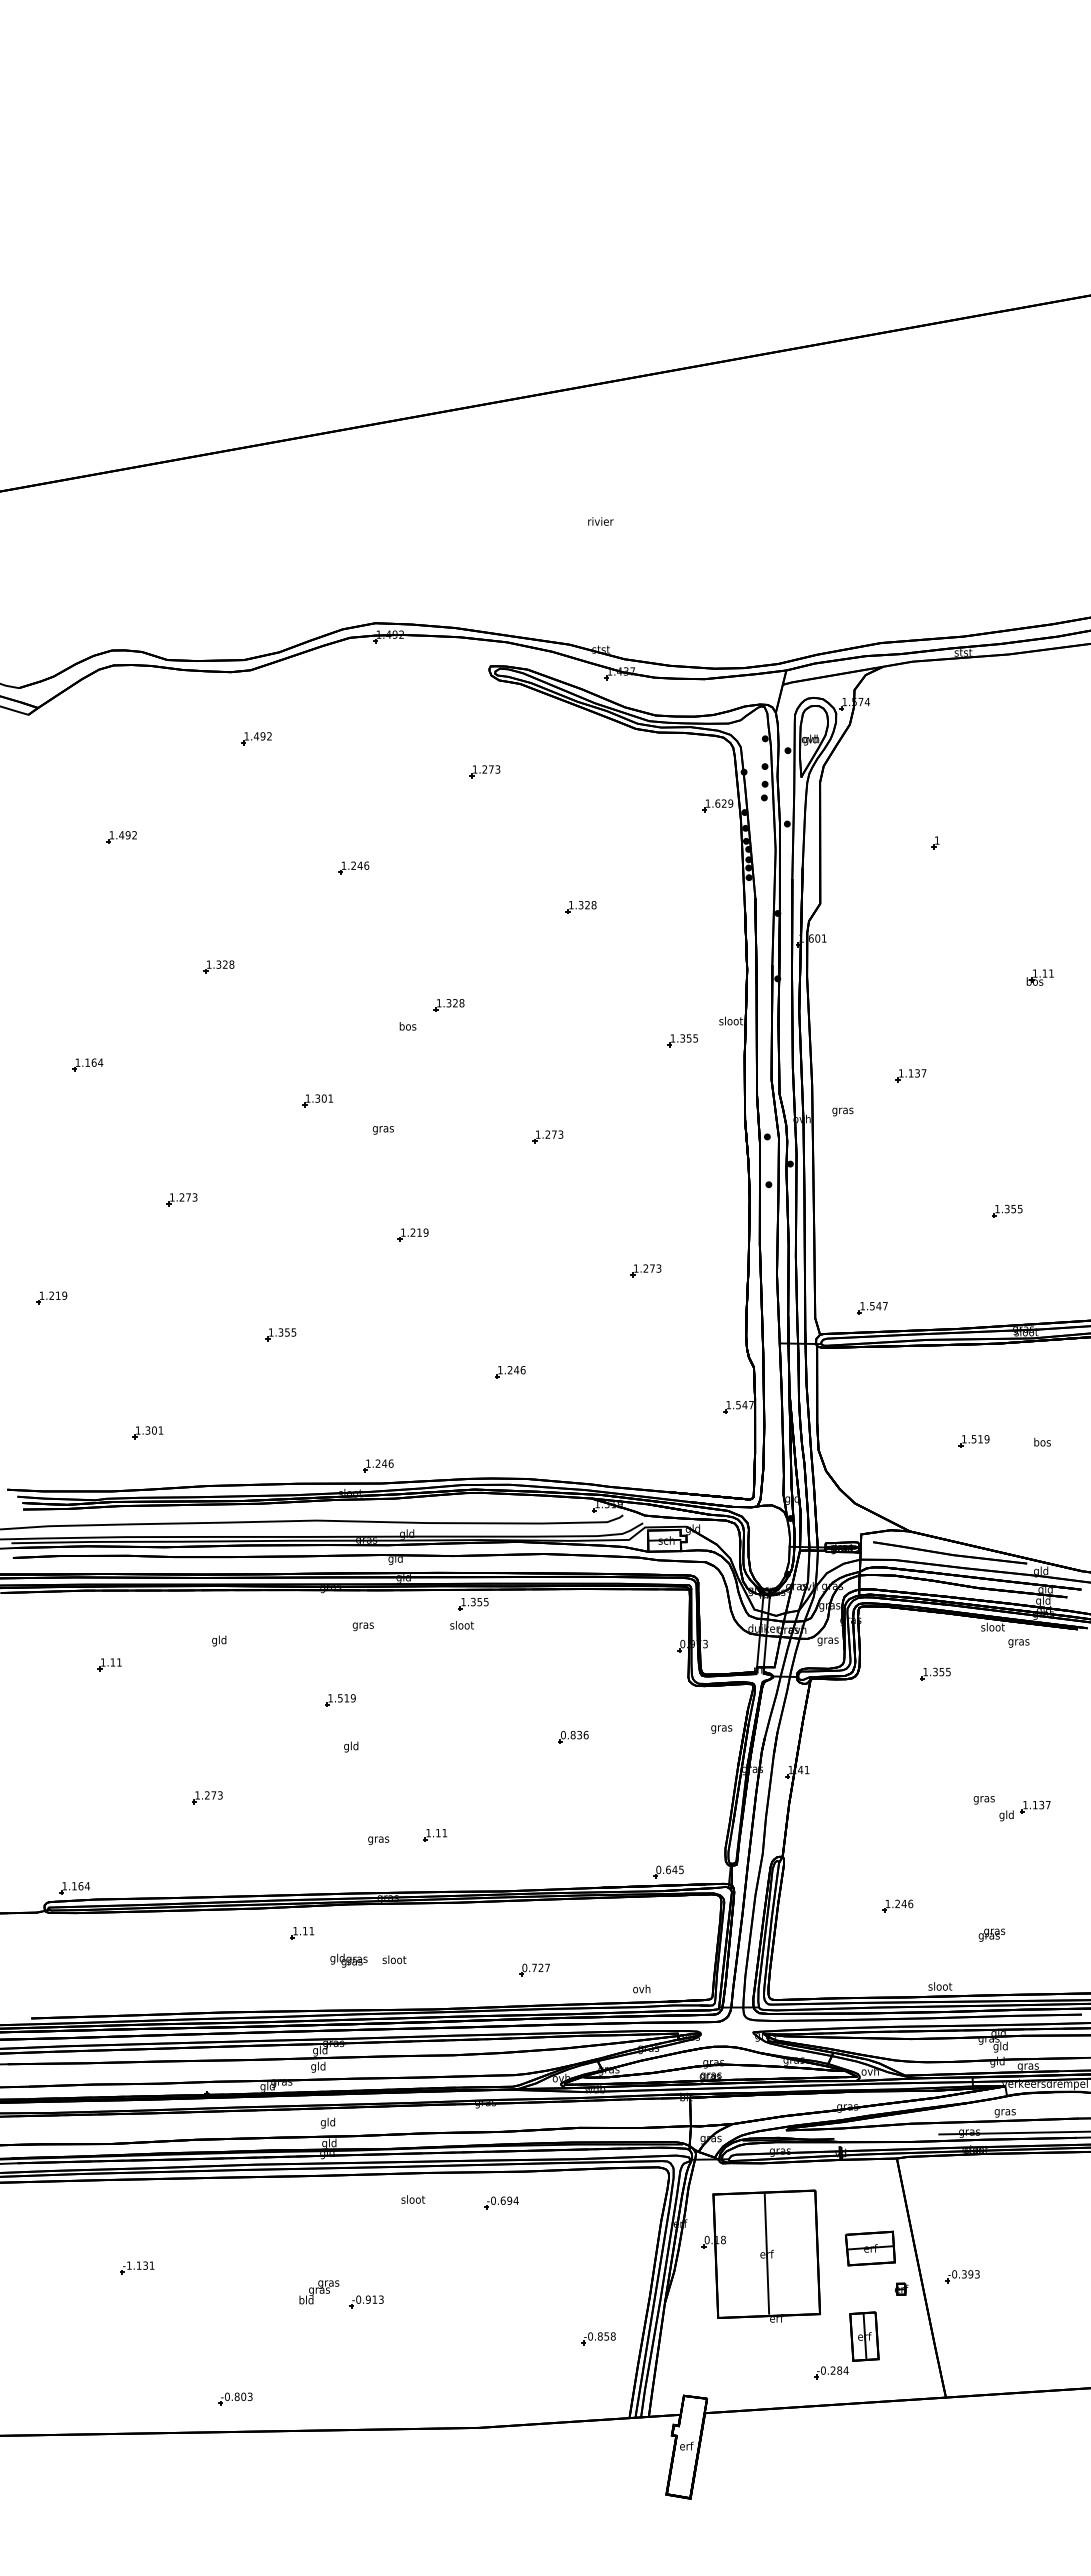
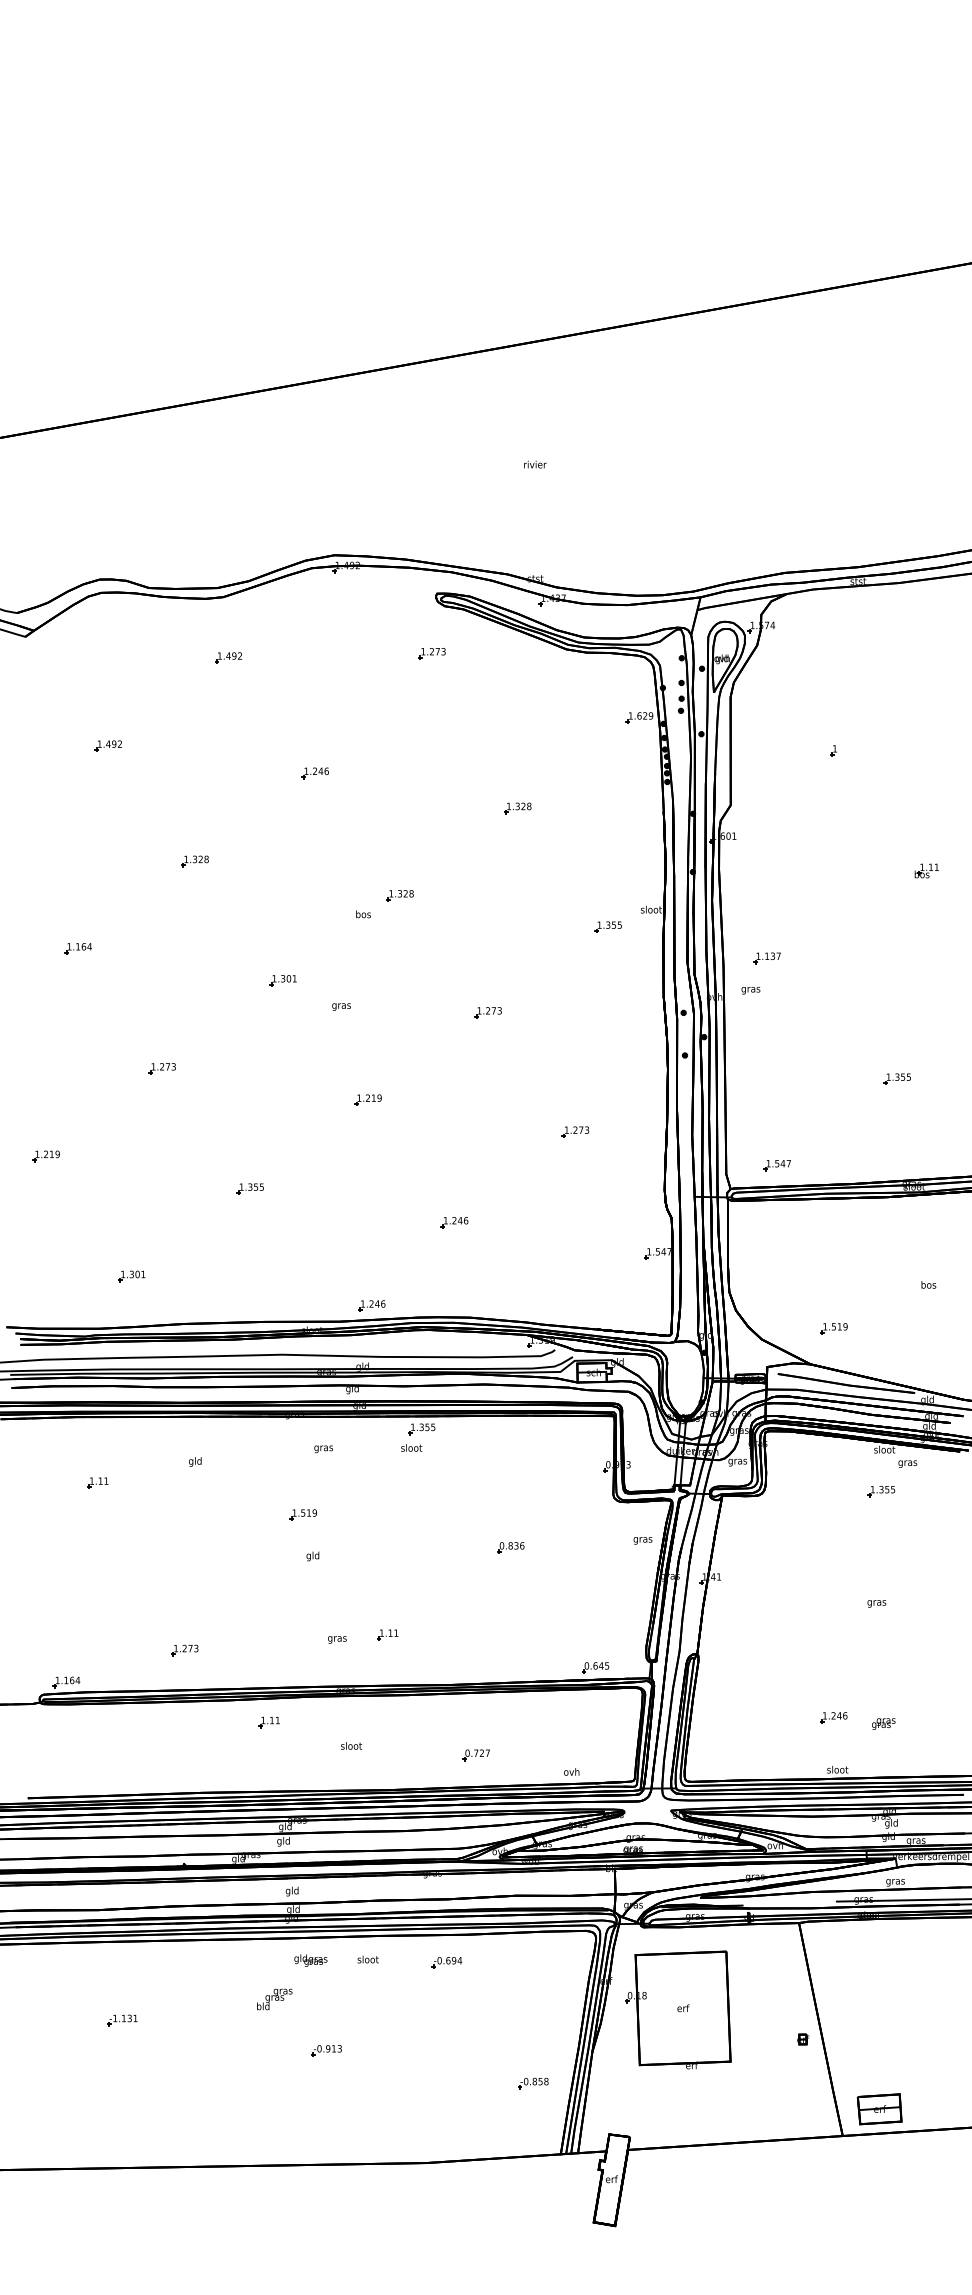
part: (484, 771) -> (431, 653), moved
part: (910, 1075) -> (766, 958), moved
part: (973, 1441) -> (833, 1328), moved
part: (378, 1465) -> (371, 1305), moved
part: (935, 1673) -> (881, 1490), moved
part: (207, 1797) -> (184, 1650), moved
part: (1024, 1810) -> (912, 1612), removed
part: (897, 1905) -> (833, 1717), moved
text: (348, 1960) -> (310, 1960), moved
part: (869, 2248) -> (878, 2109), moved
line: (766, 2253) -> (682, 2007), removed
part: (962, 2276) -> (857, 2028), removed
text: (319, 2292) -> (274, 1999), moved
part: (846, 2345) -> (754, 2089), removed
part: (235, 2398) -> (209, 2136), removed

